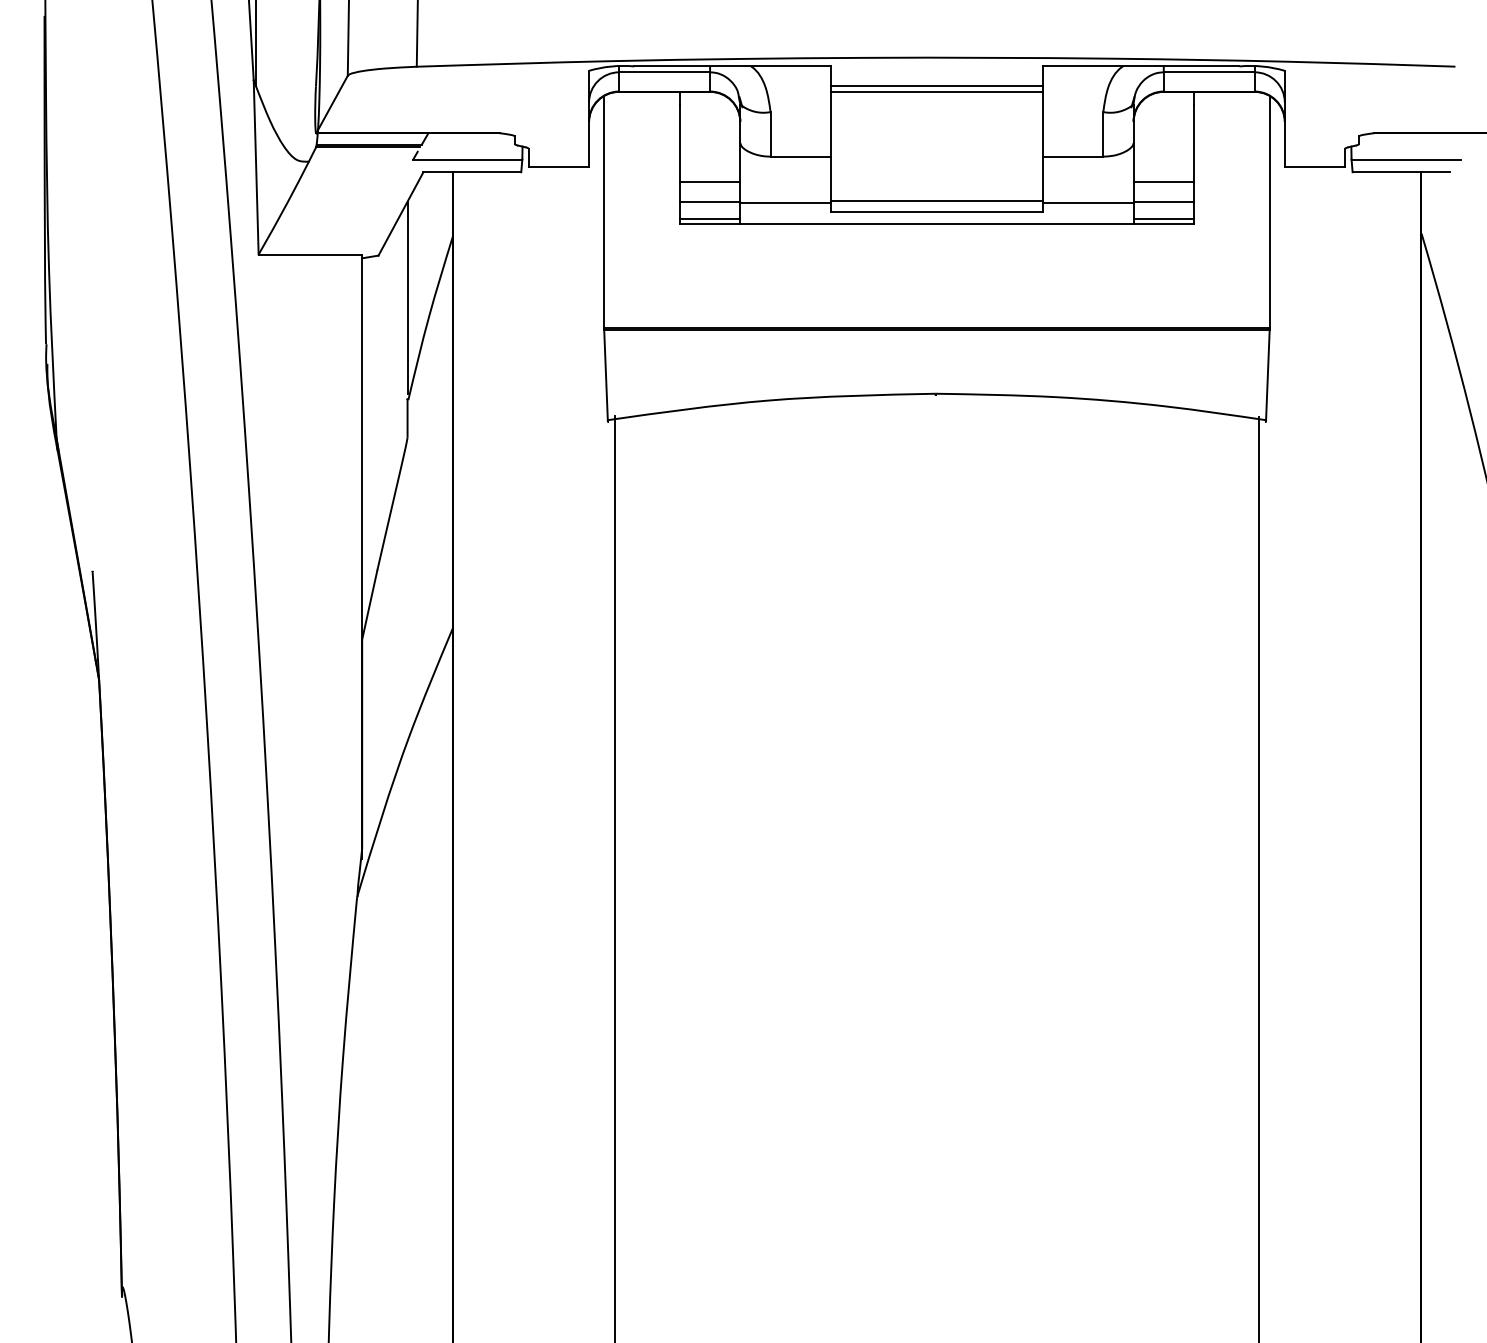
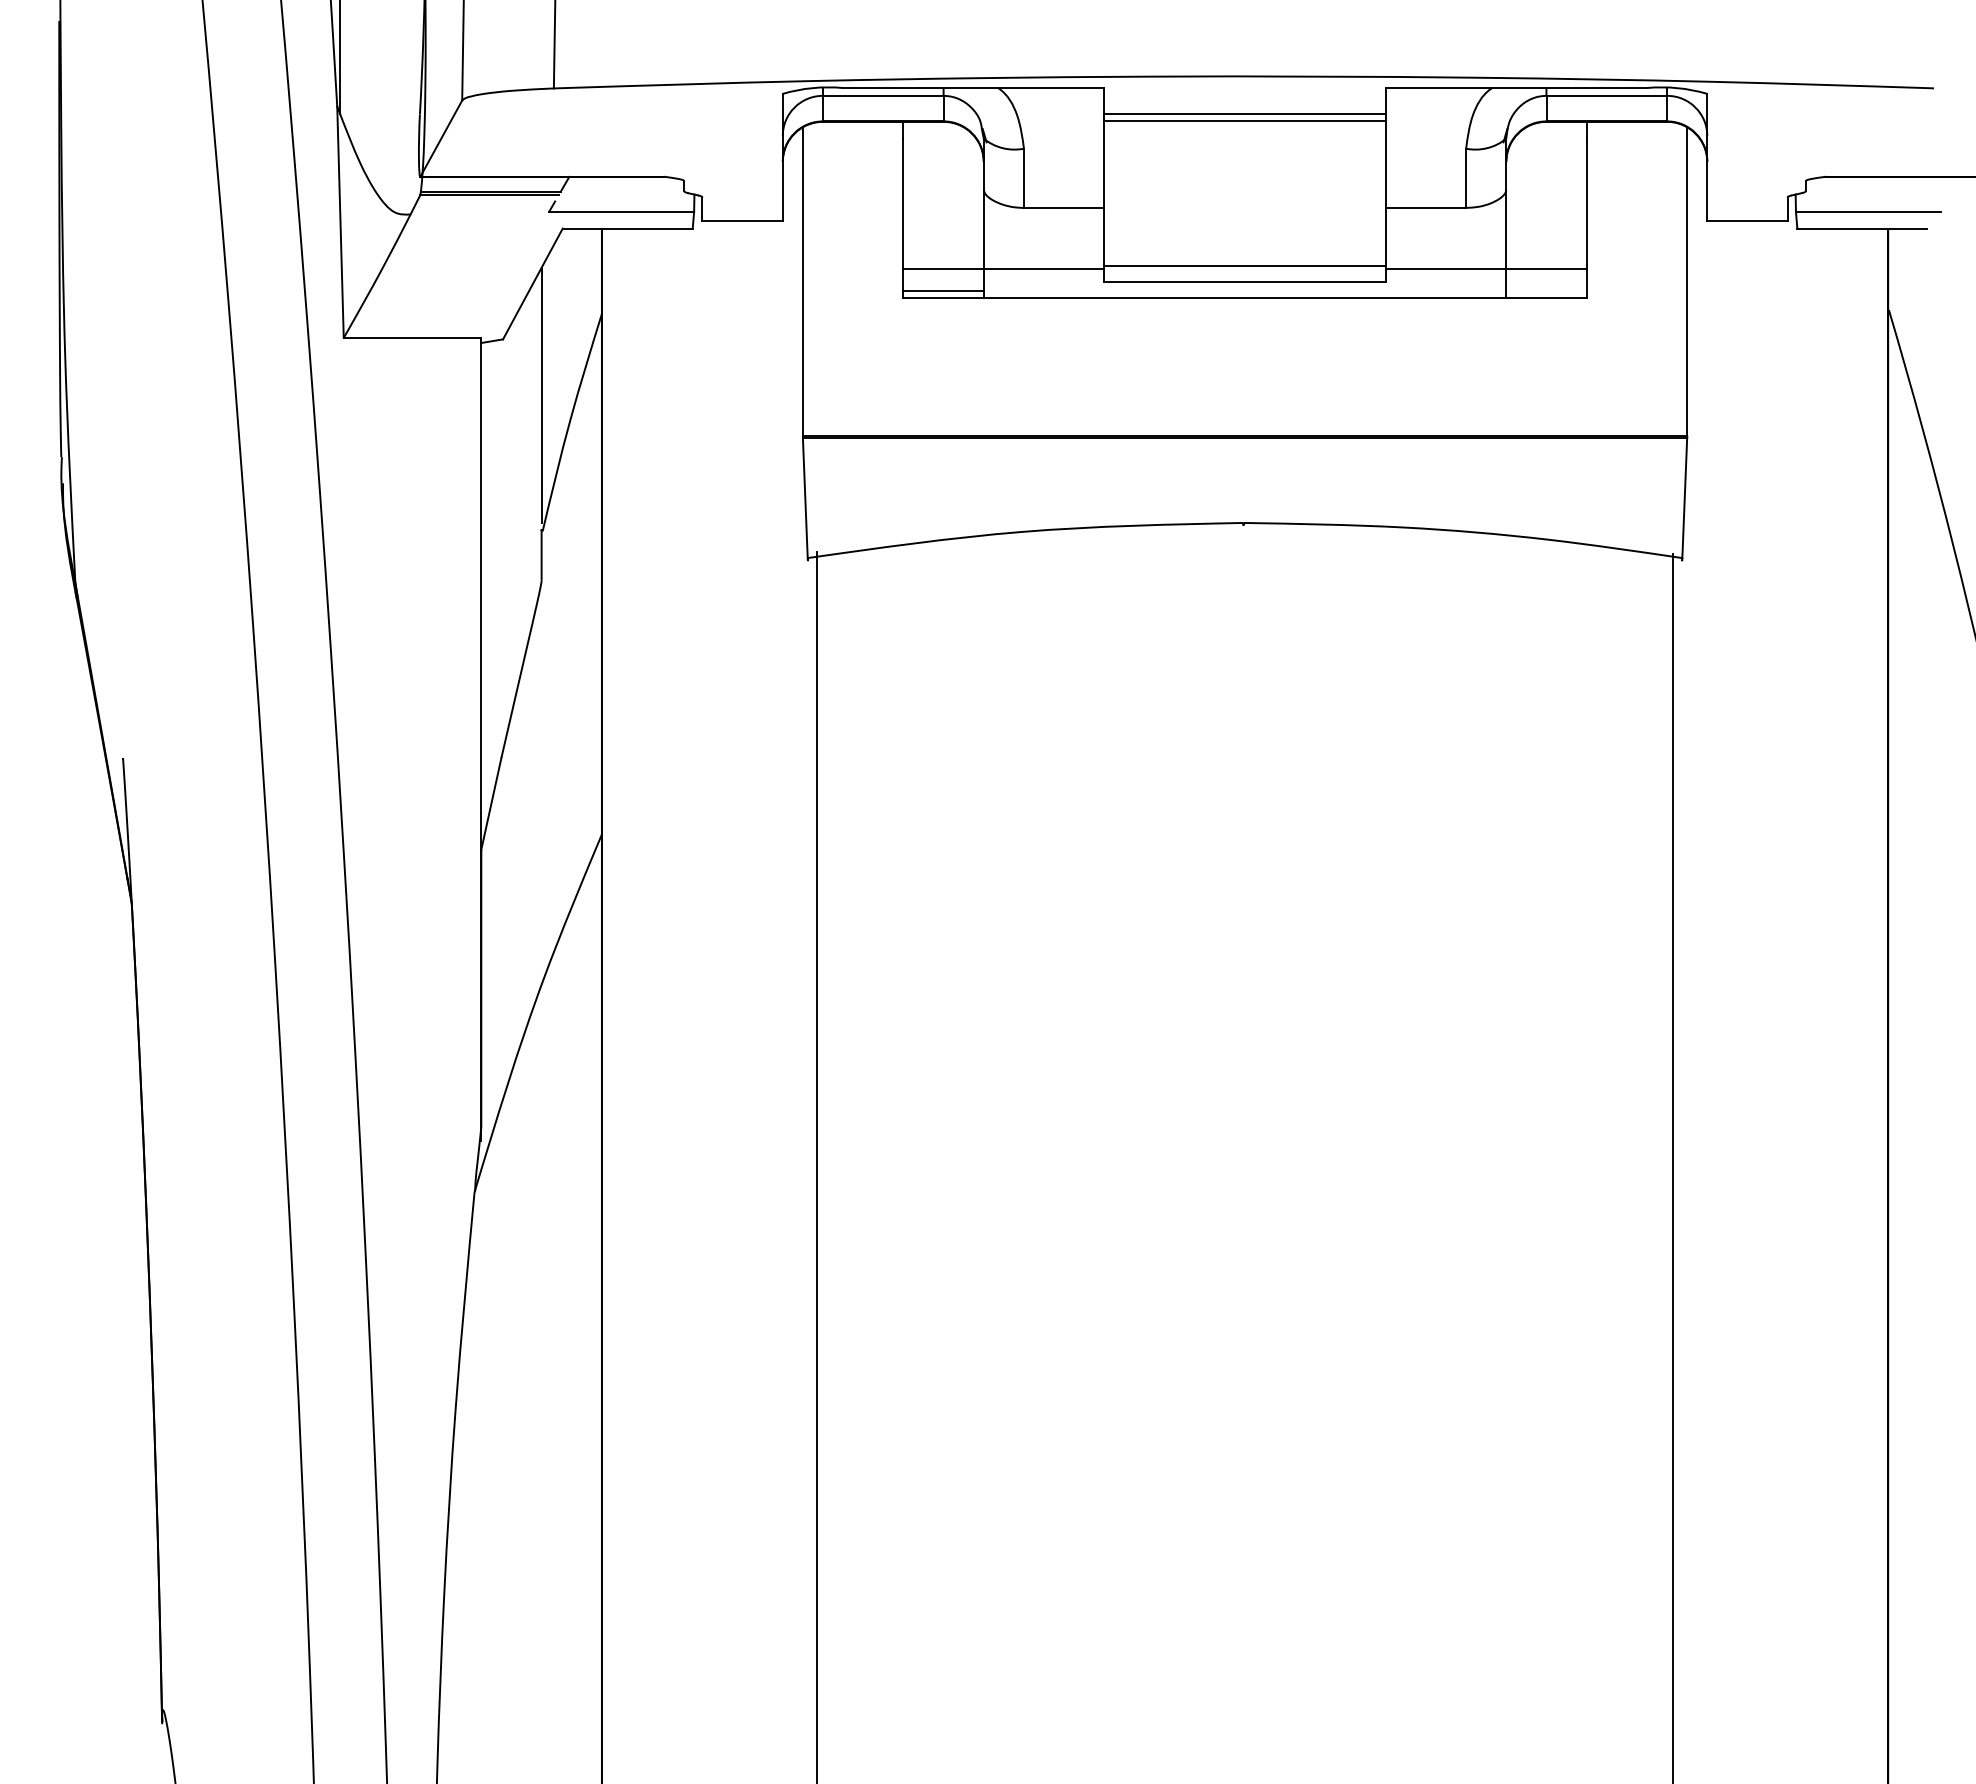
line: (710, 181) -> (943, 241), removed
line: (1163, 181) -> (1546, 241), removed
line: (1163, 219) -> (1546, 291), removed

